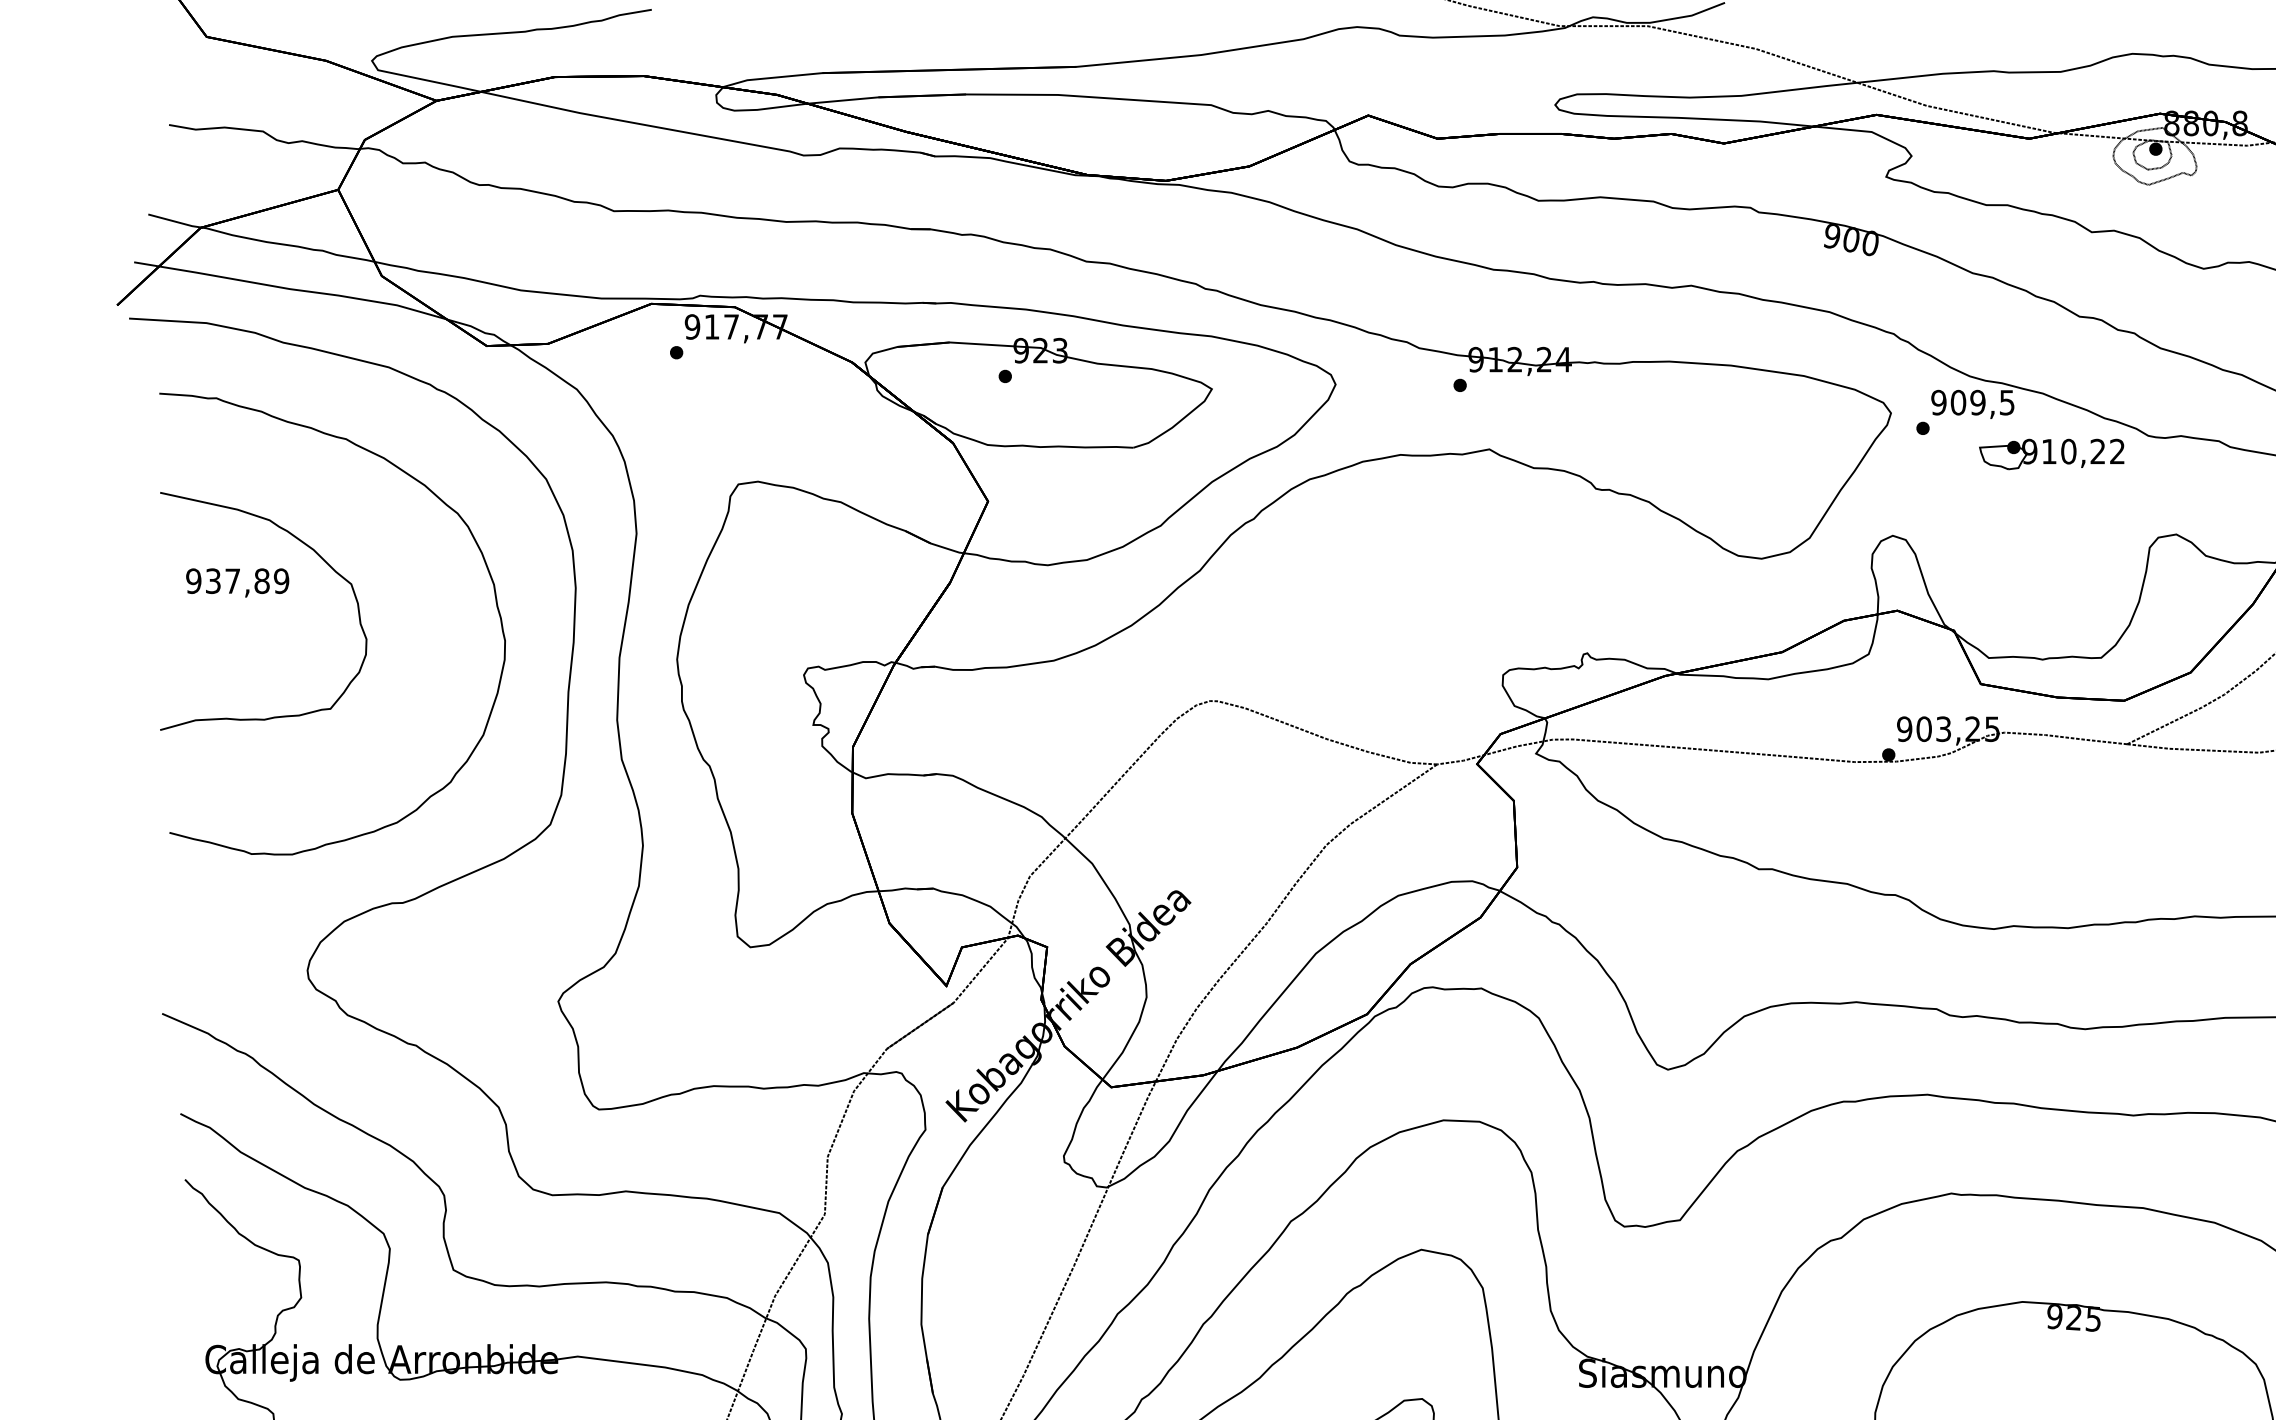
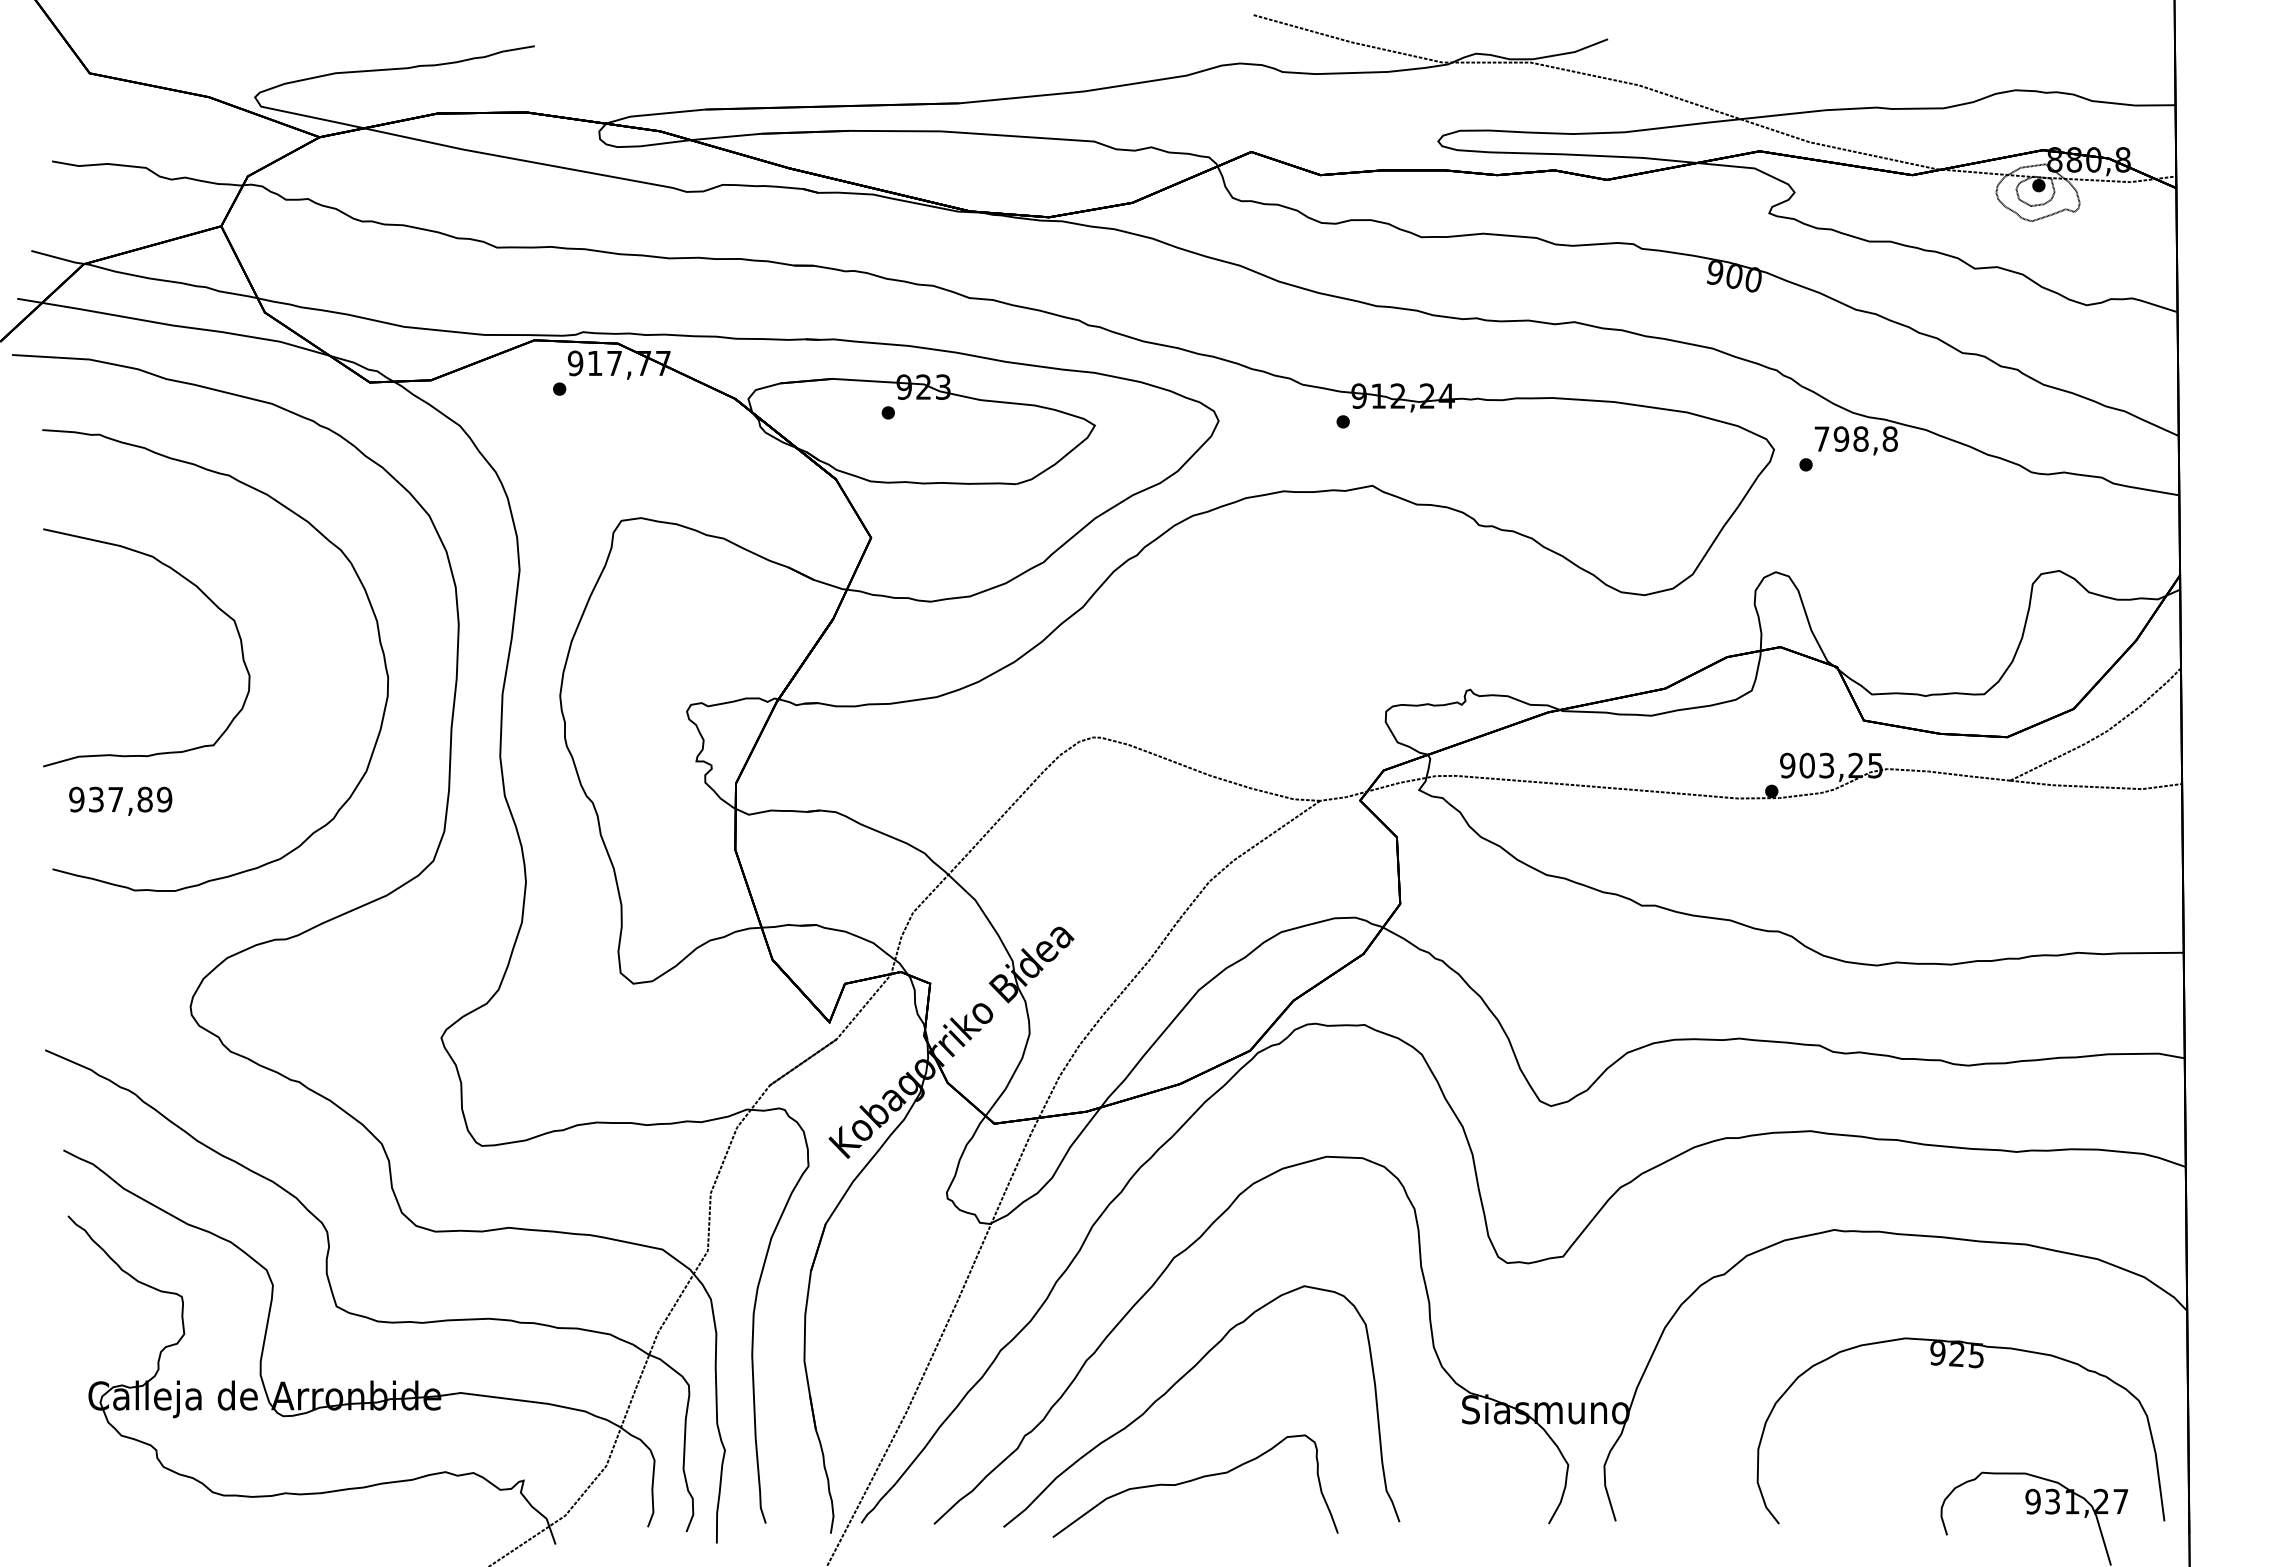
text: (1972, 402) -> (1855, 438), 909,5 -> 798,8
part: (2051, 454) -> (1934, 490), removed
text: (237, 582) -> (120, 800), moved

